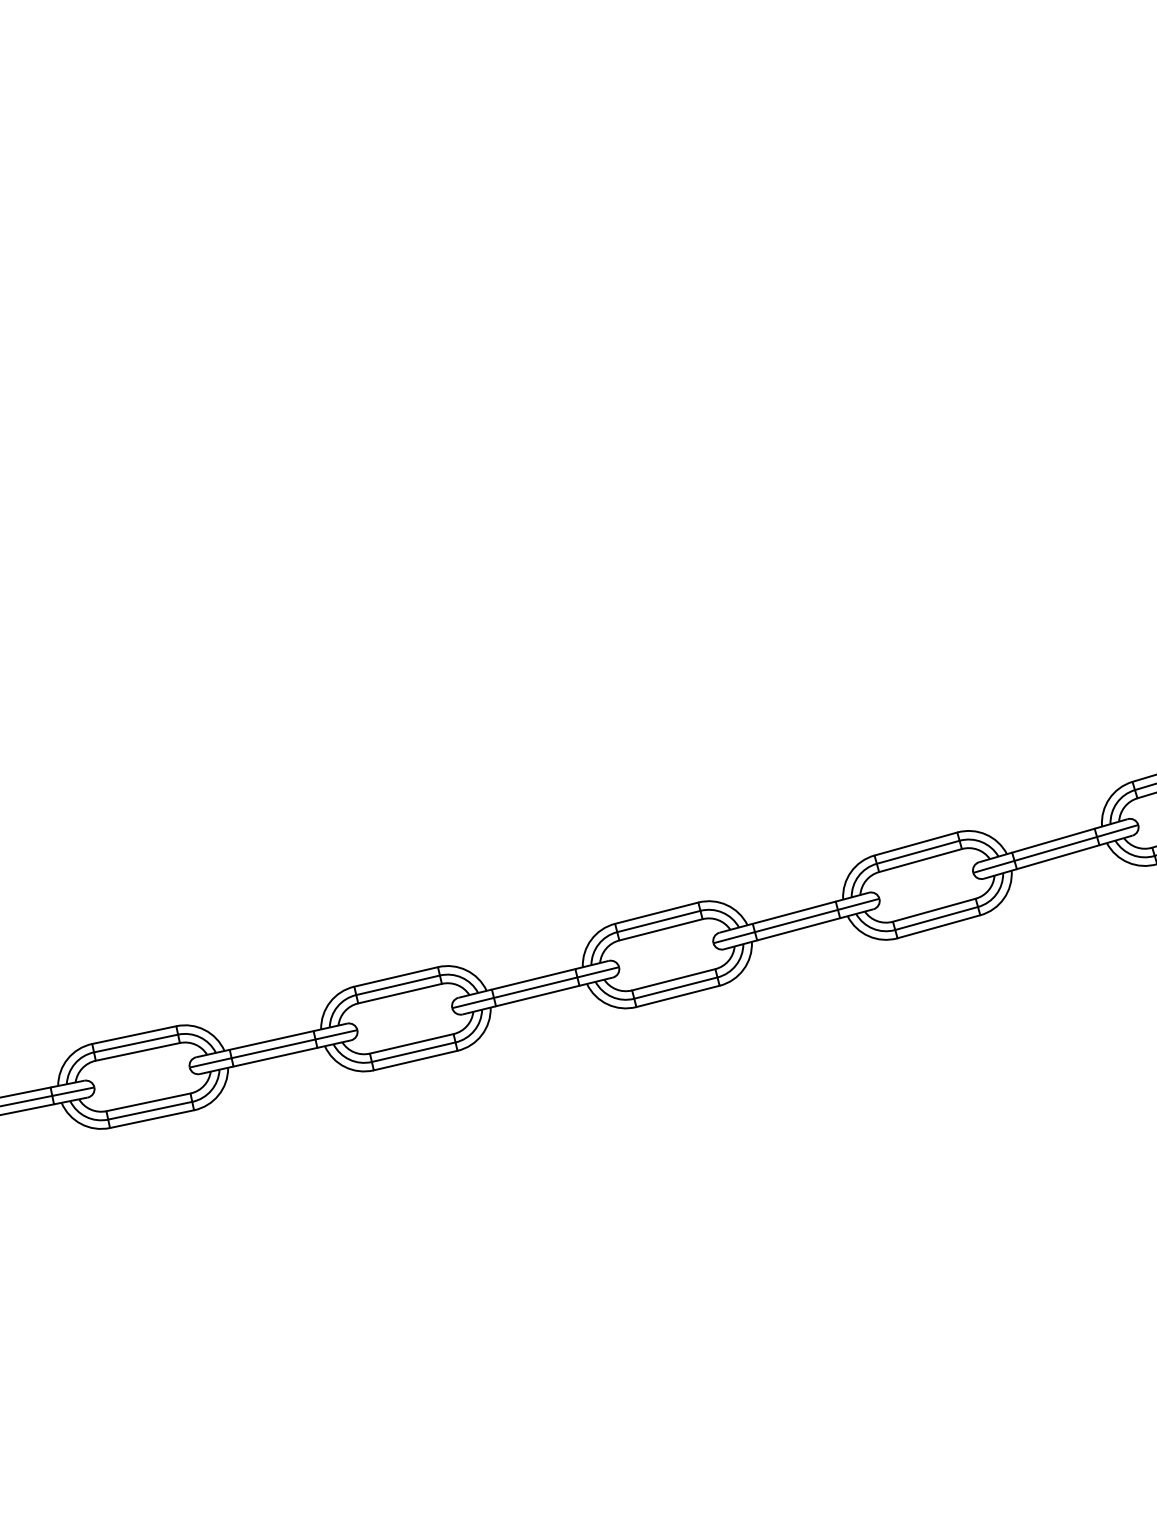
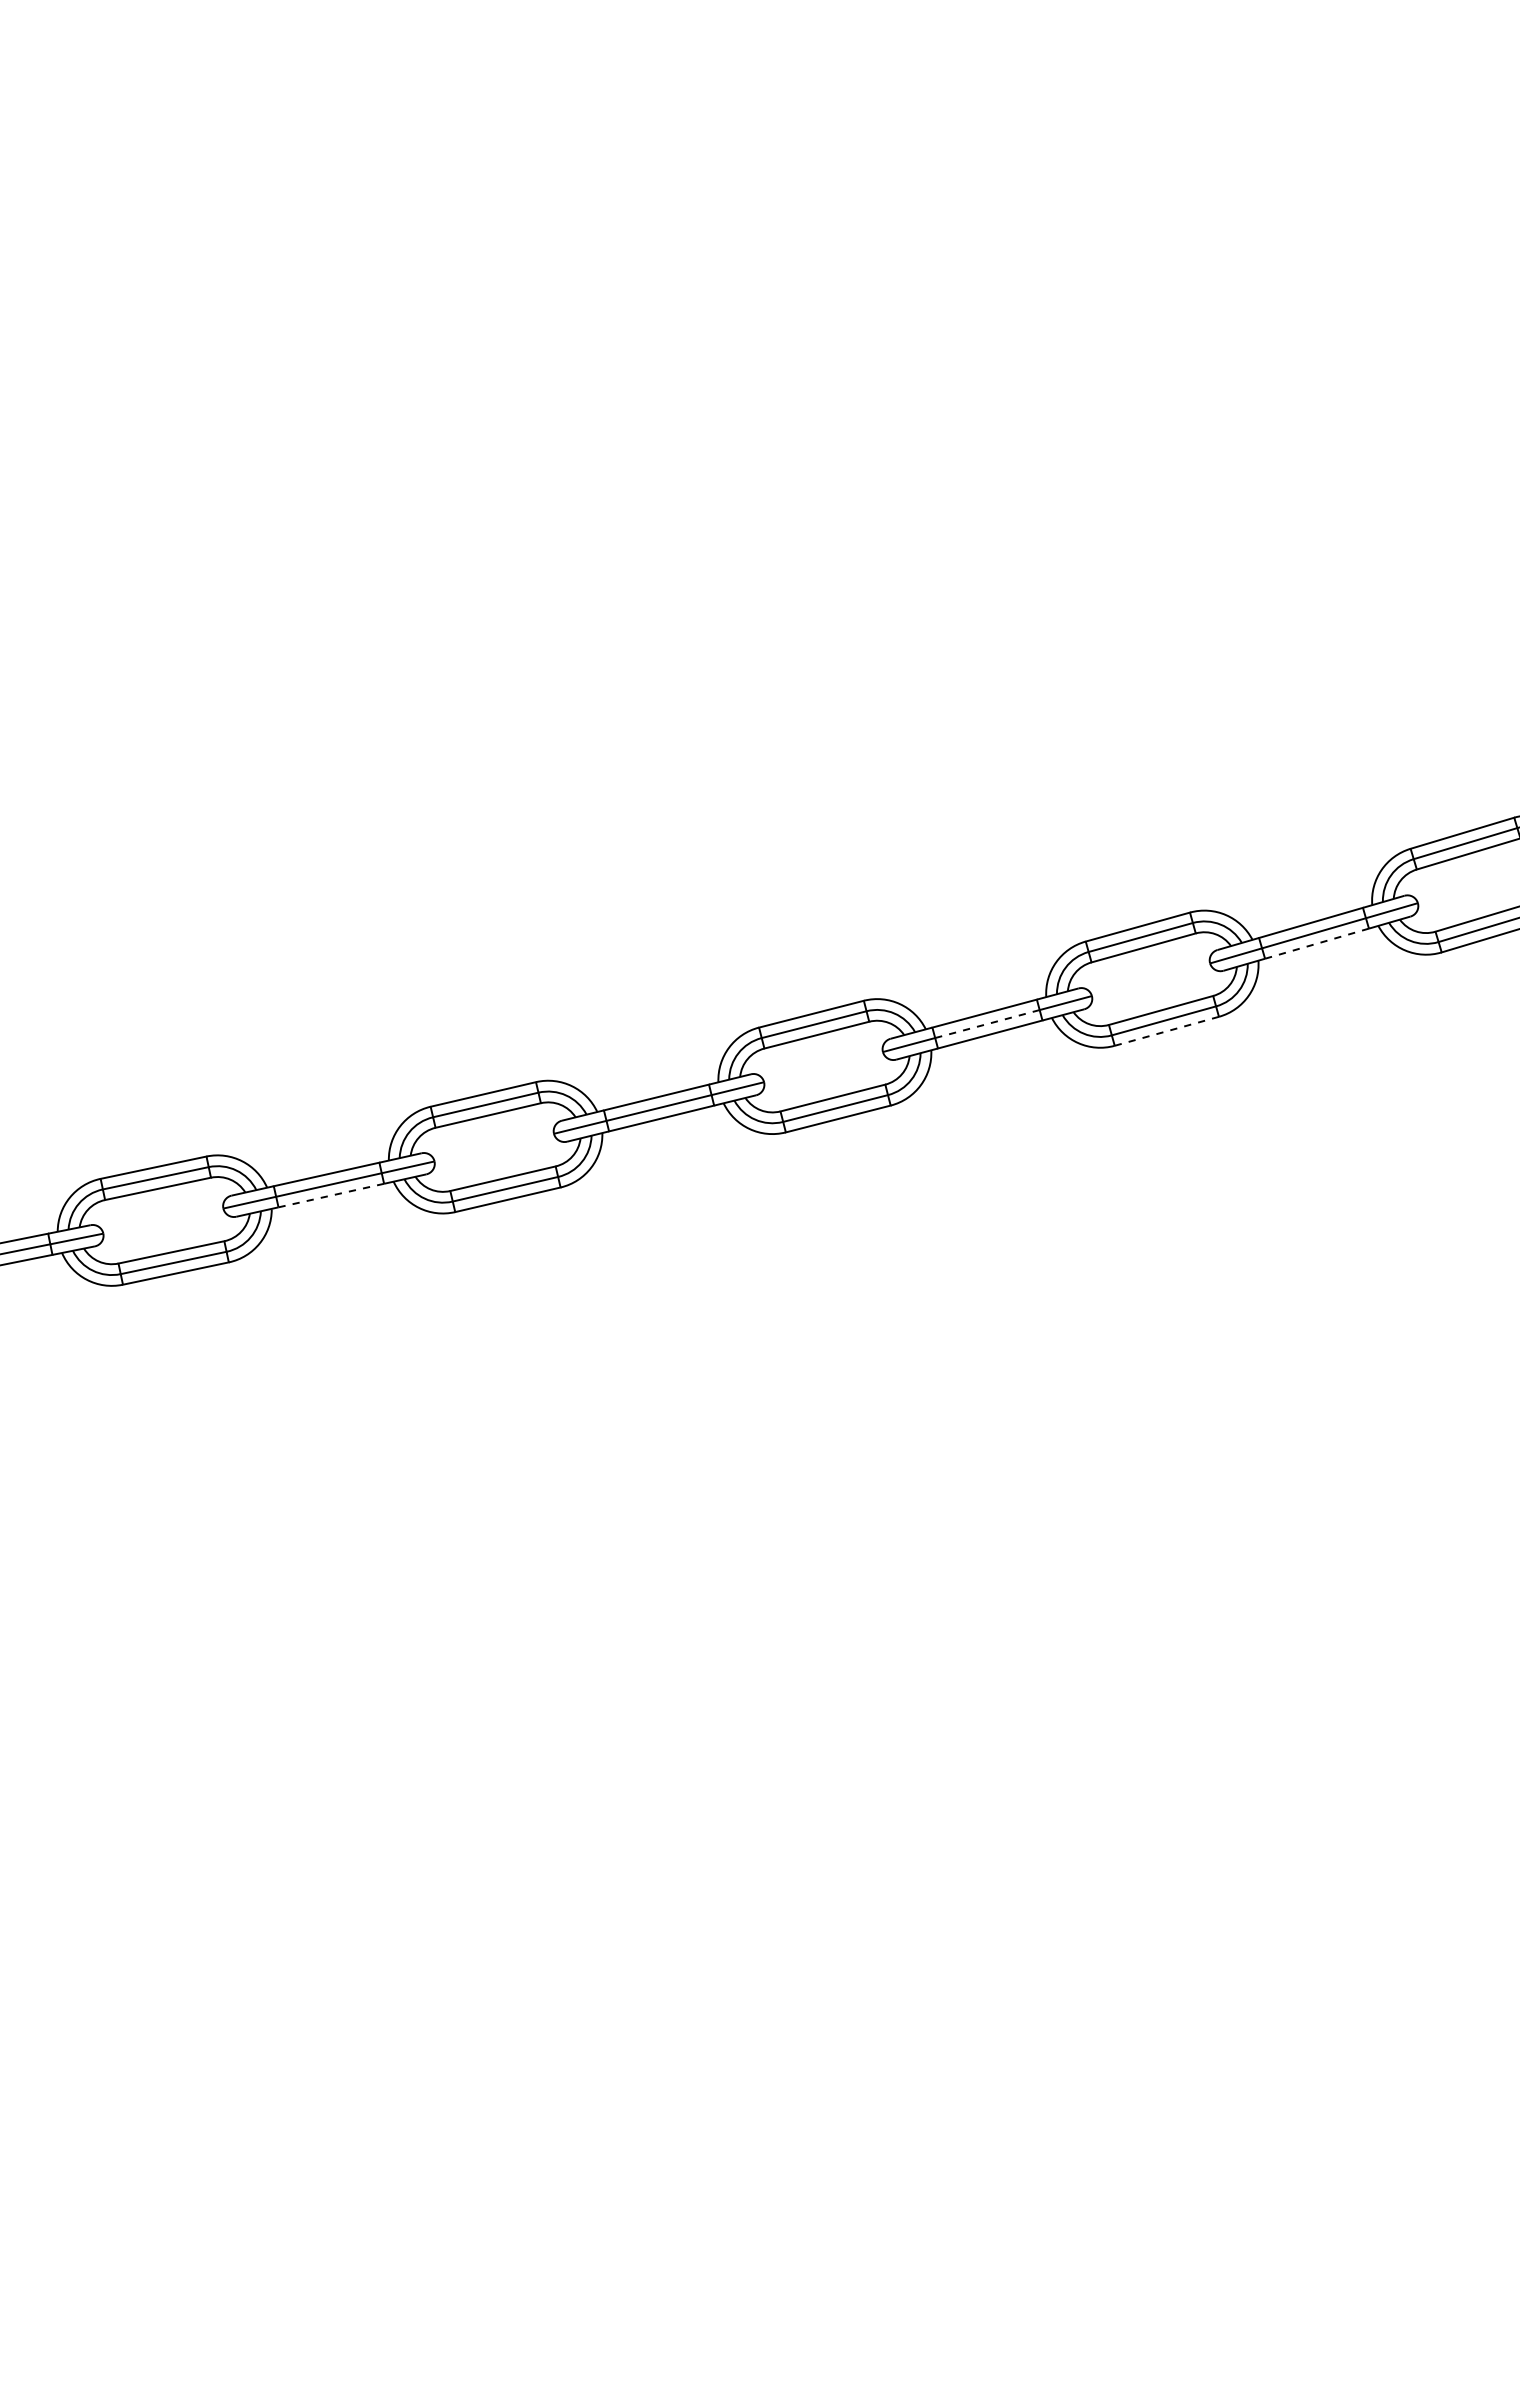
line: (1058, 857) -> (1317, 943), solid -> dashed
line: (796, 920) -> (987, 1023), solid -> dashed
line: (939, 926) -> (1167, 1031), solid -> dashed
line: (275, 1057) -> (331, 1195), solid -> dashed

